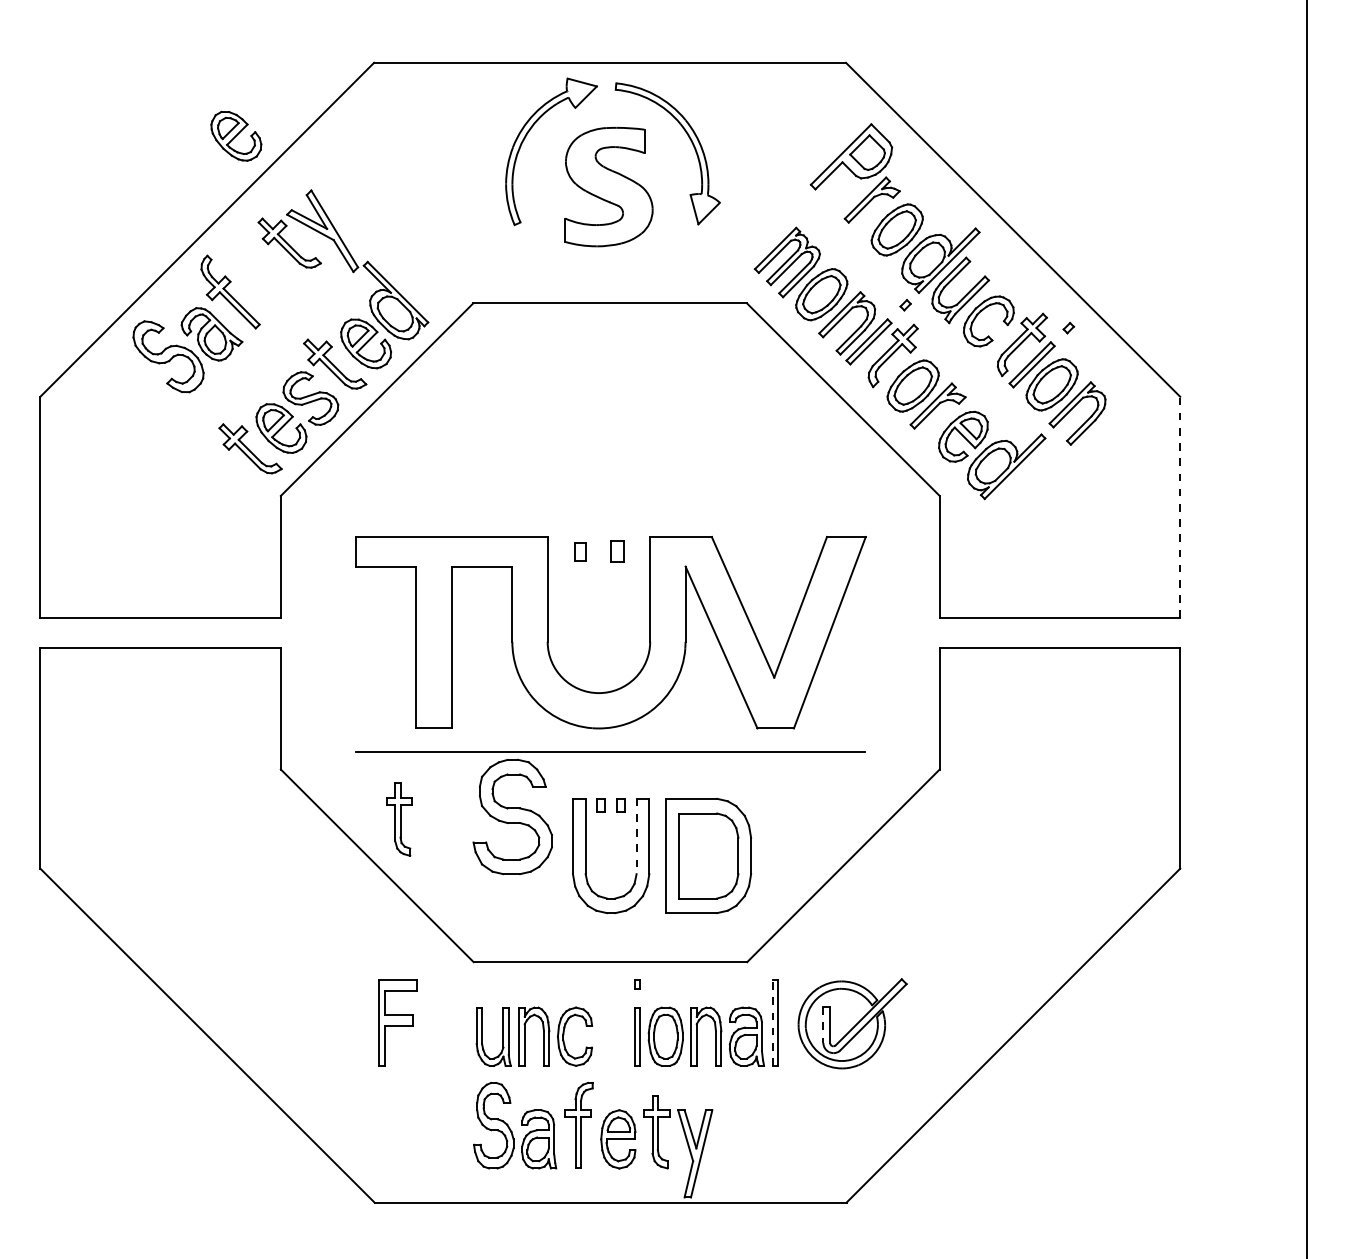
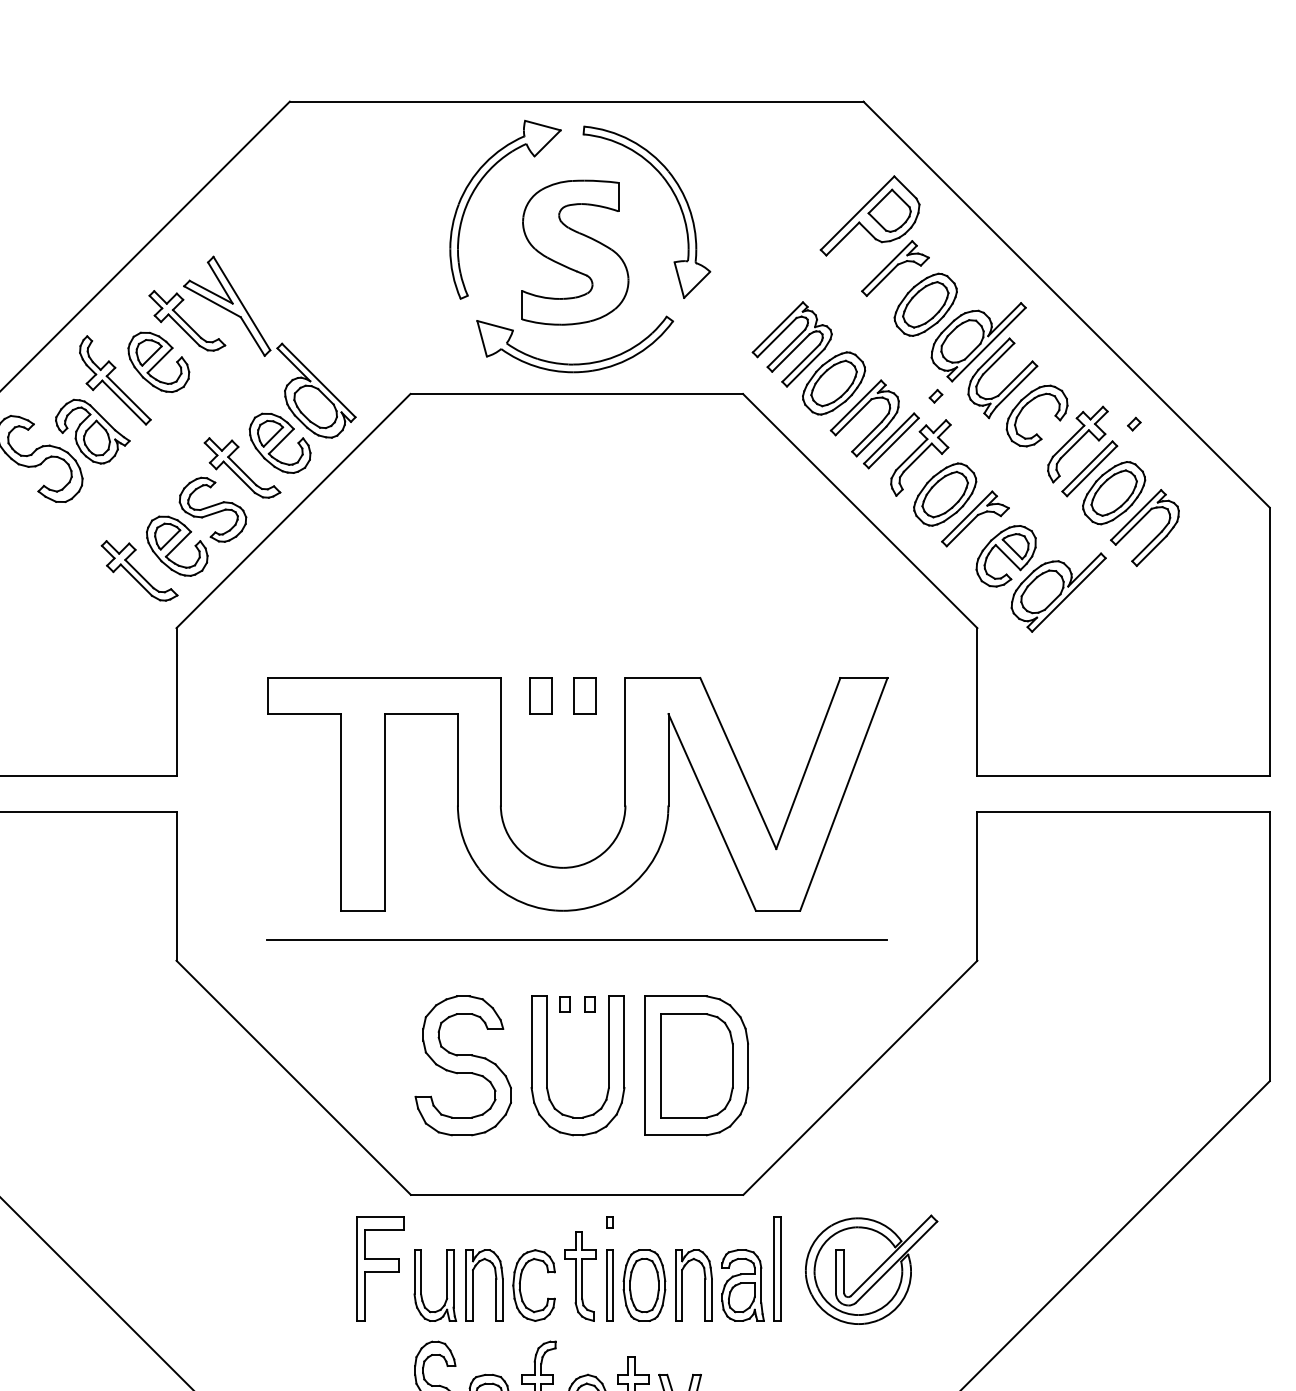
part: (236, 136) -> (159, 362), moved
part: (613, 277) -> (580, 362), added
line: (1180, 507) -> (1270, 642), dashed -> solid
part: (580, 551) -> (540, 695), size x1.67
part: (616, 551) -> (584, 695), size x1.43
part: (512, 816) -> (462, 1065), moved
part: (399, 819) -> (580, 1276), moved
line: (636, 836) -> (608, 1042), dashed -> solid
part: (397, 1022) -> (380, 1268), moved
line: (772, 1023) -> (774, 1269), dashed -> solid
line: (823, 1025) -> (836, 1271), dashed -> solid

